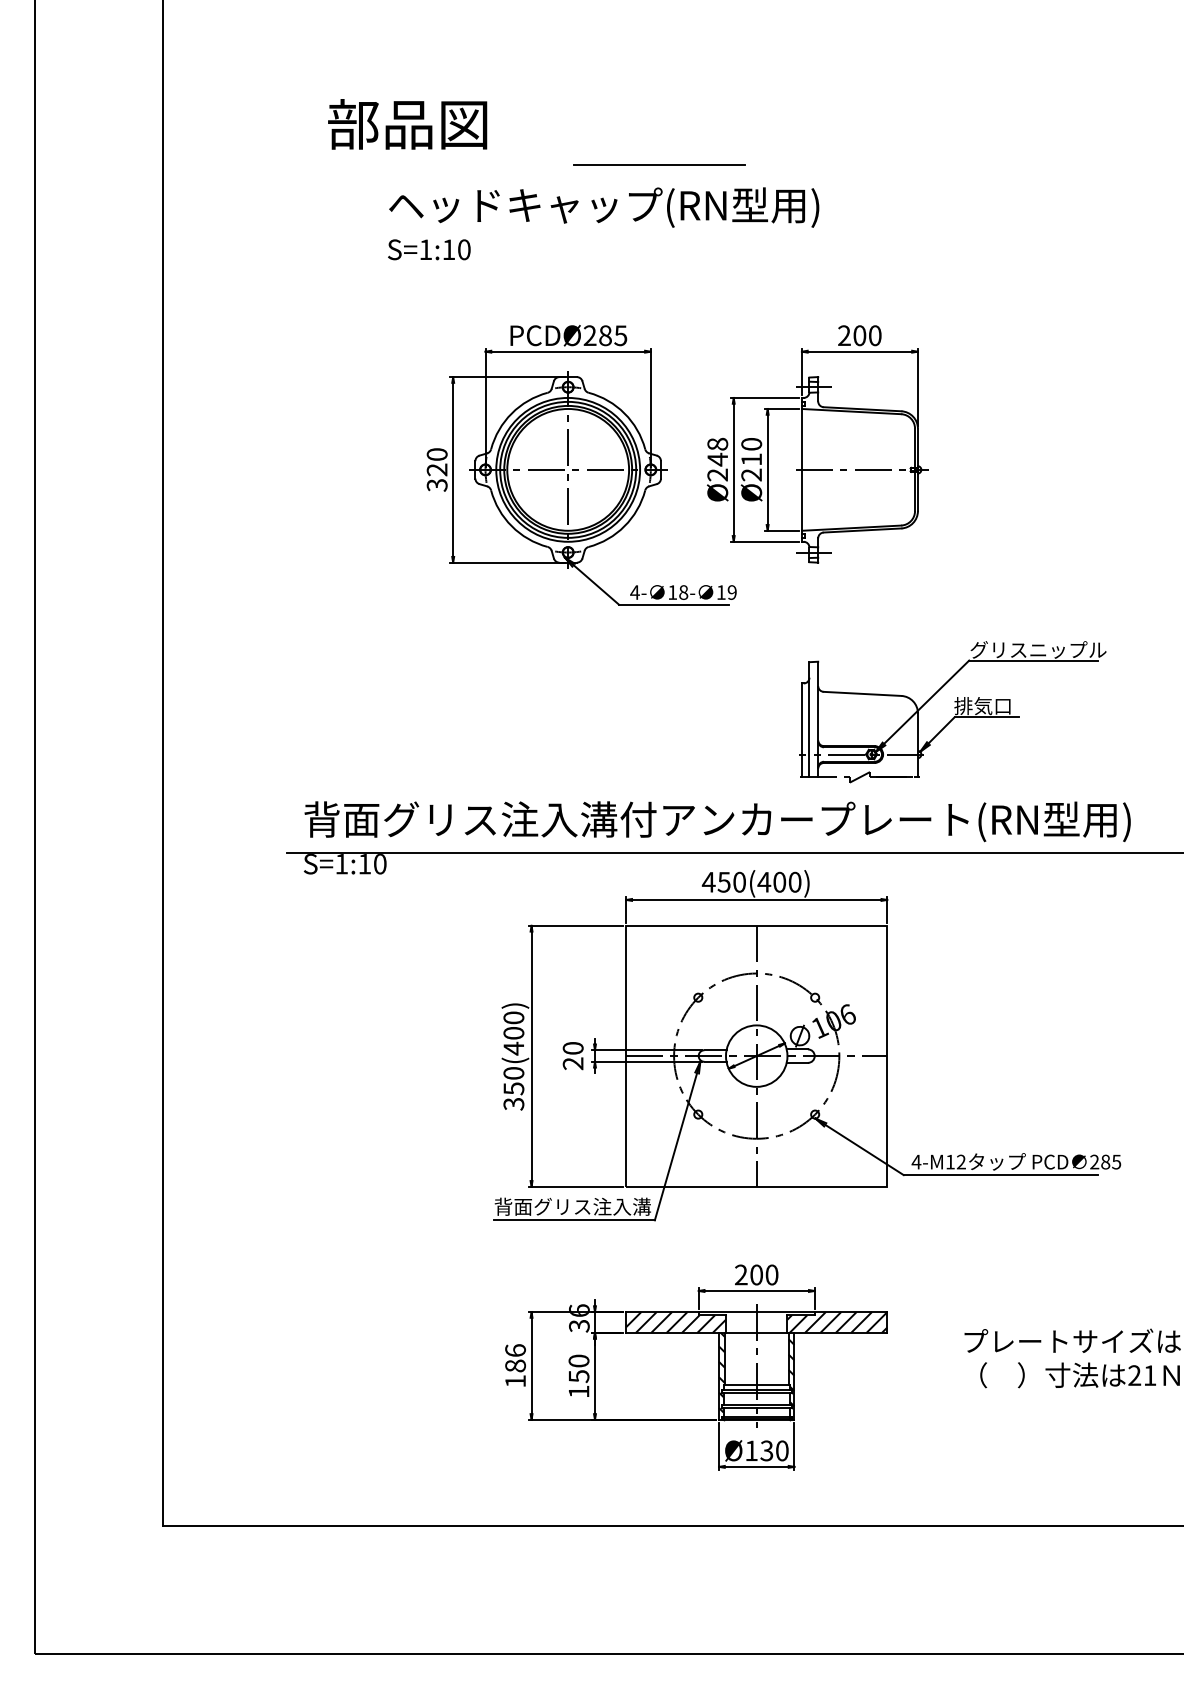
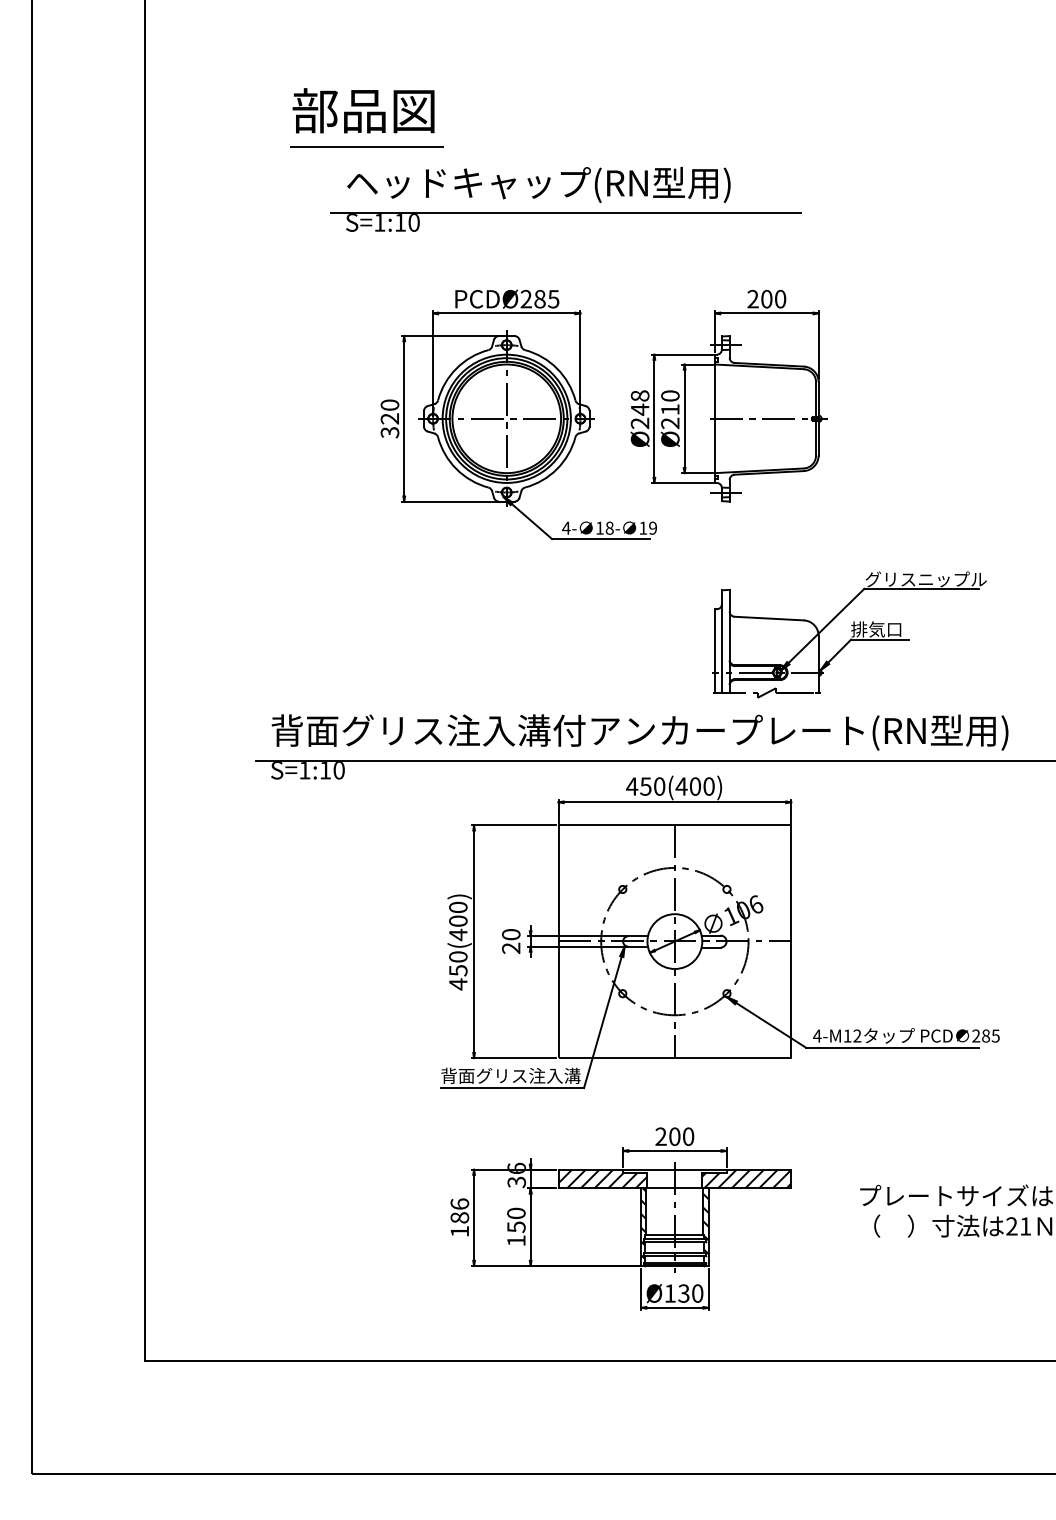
line: (658, 164) -> (366, 146), moved
line: (634, 238) -> (565, 212), added
text: (514, 1104) -> (458, 984), 350(400) -> 450(400)

